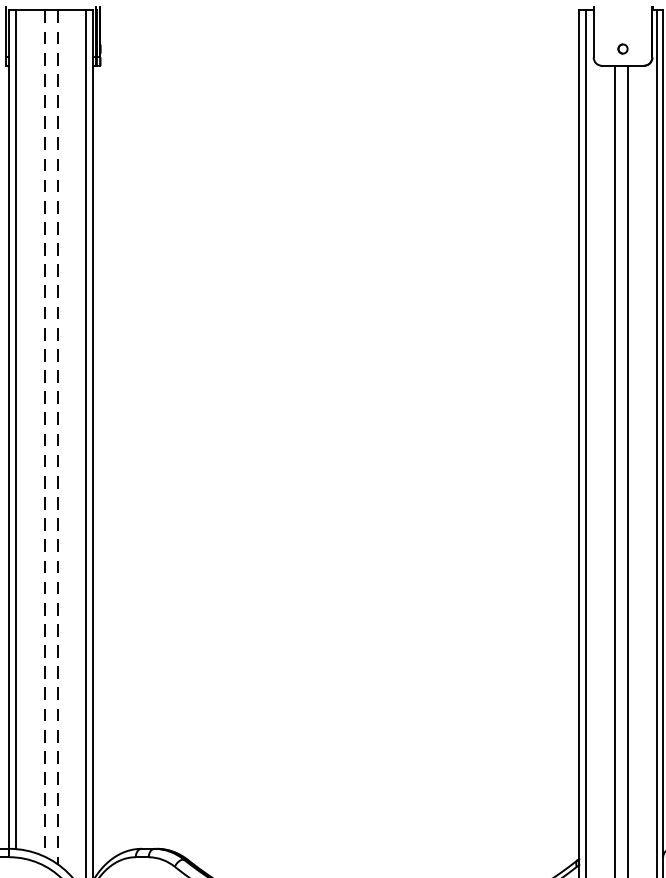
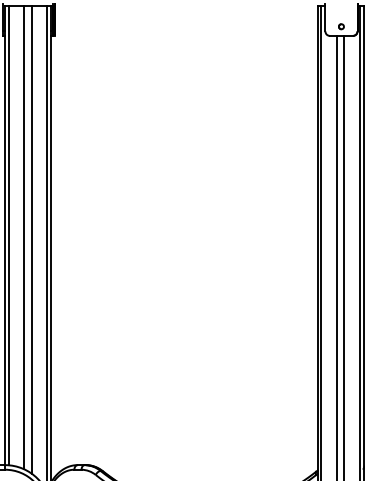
line: (44, 433) -> (24, 237), dashed -> solid
line: (57, 439) -> (31, 240), dashed -> solid

